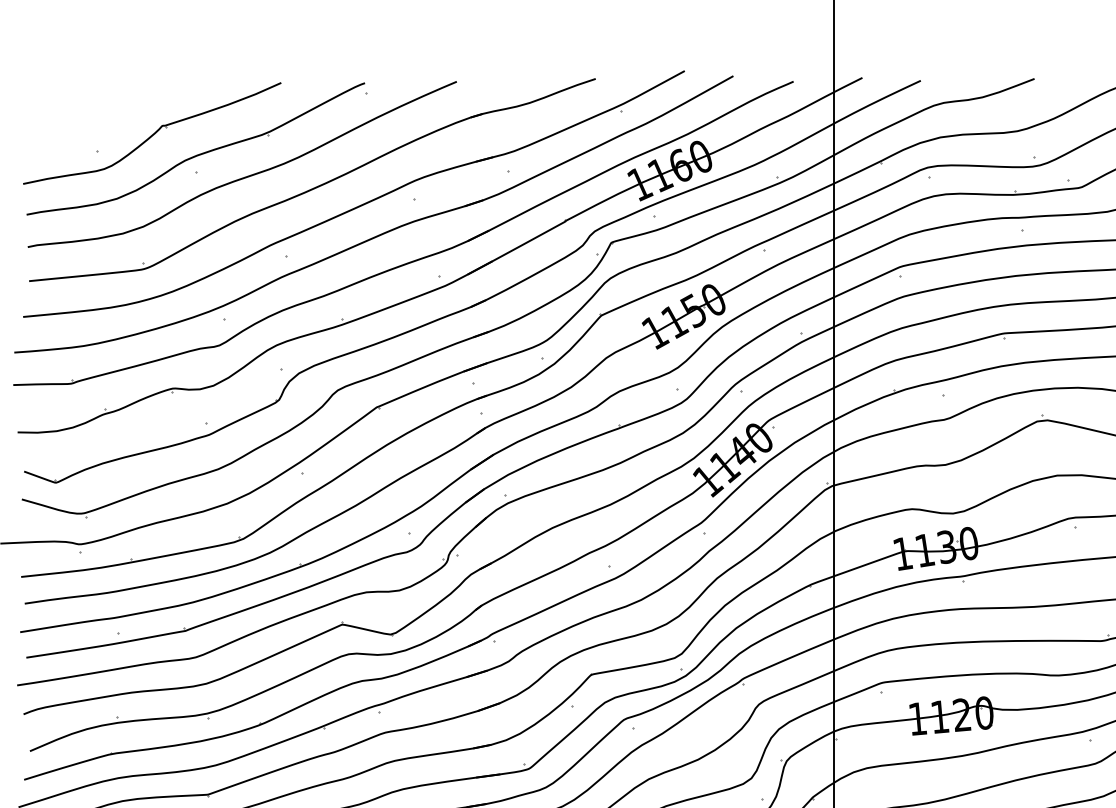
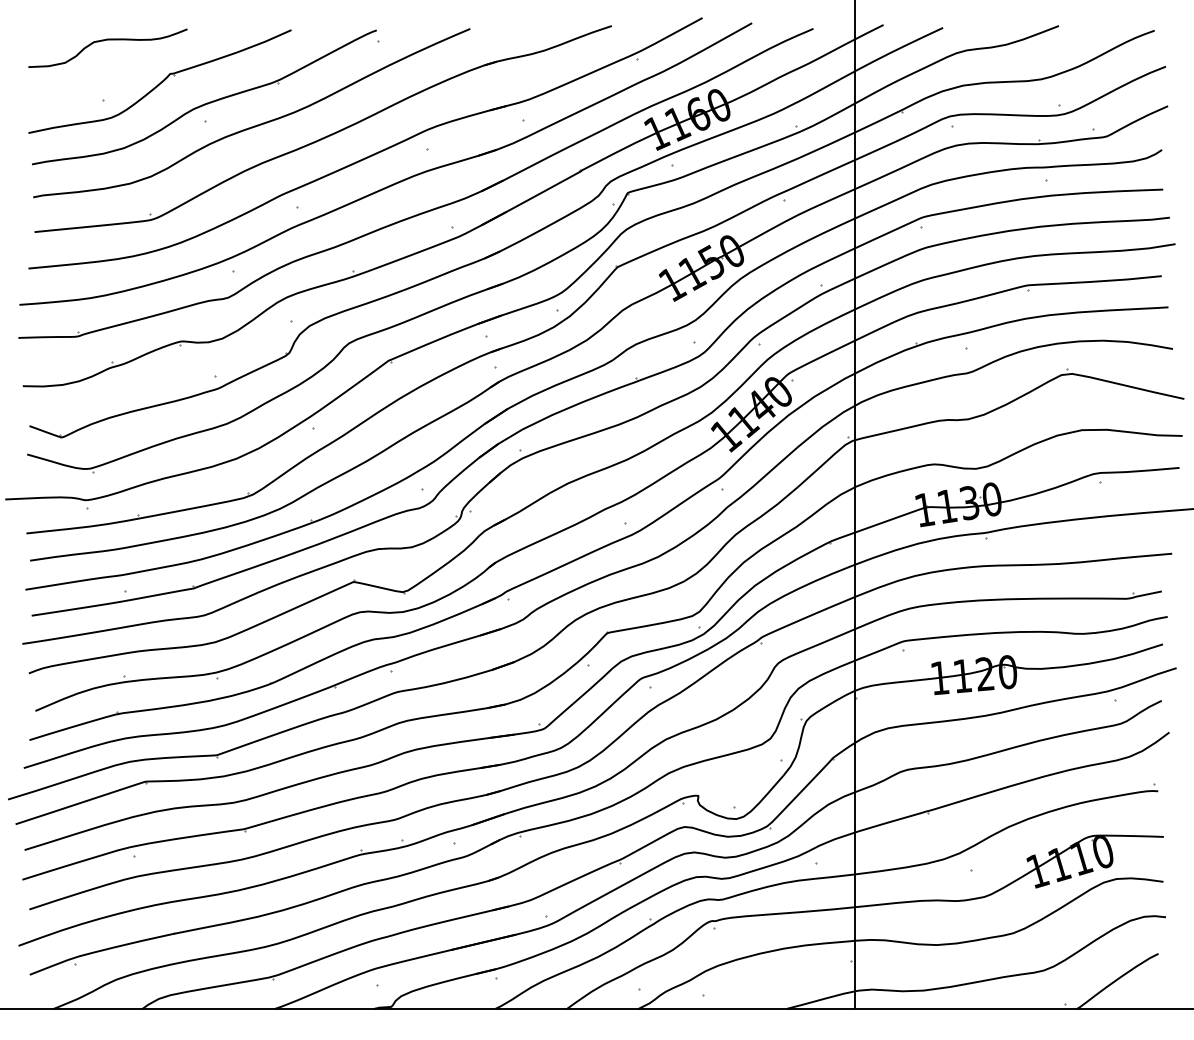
curve: (97, 94) -> (104, 41), added

